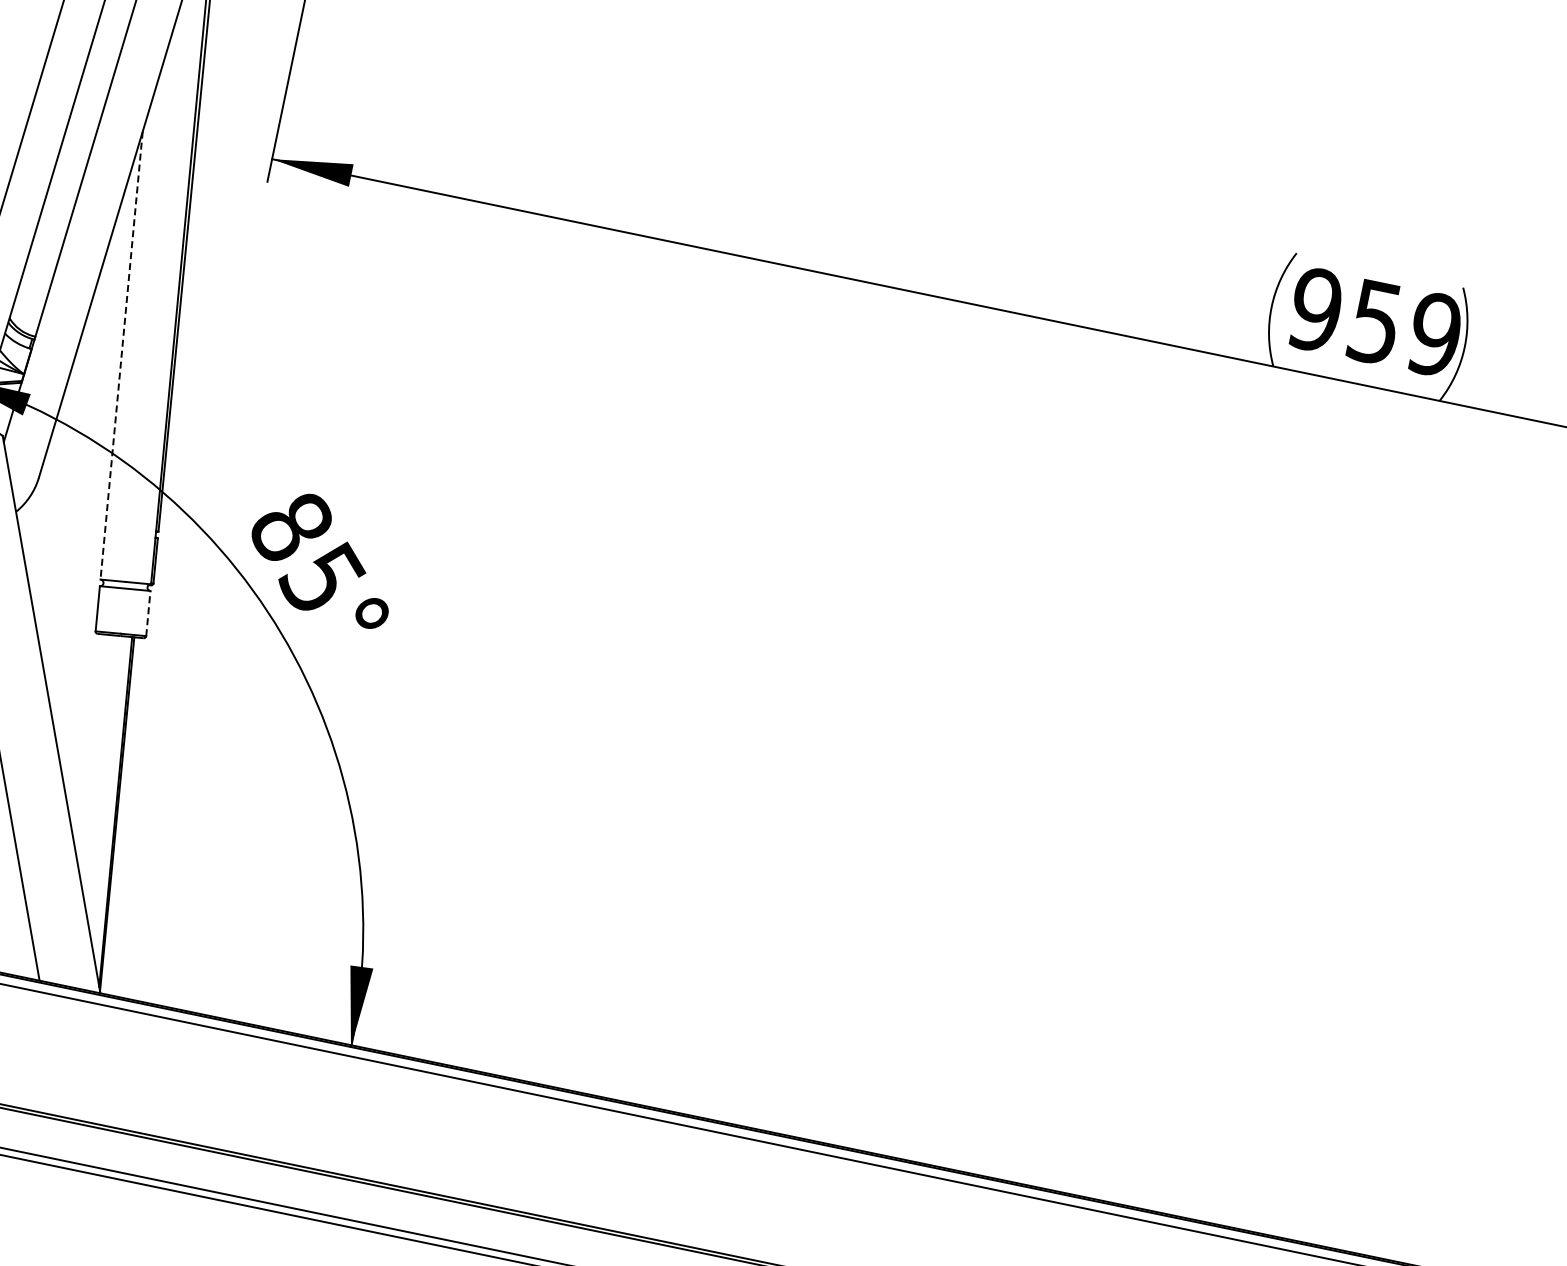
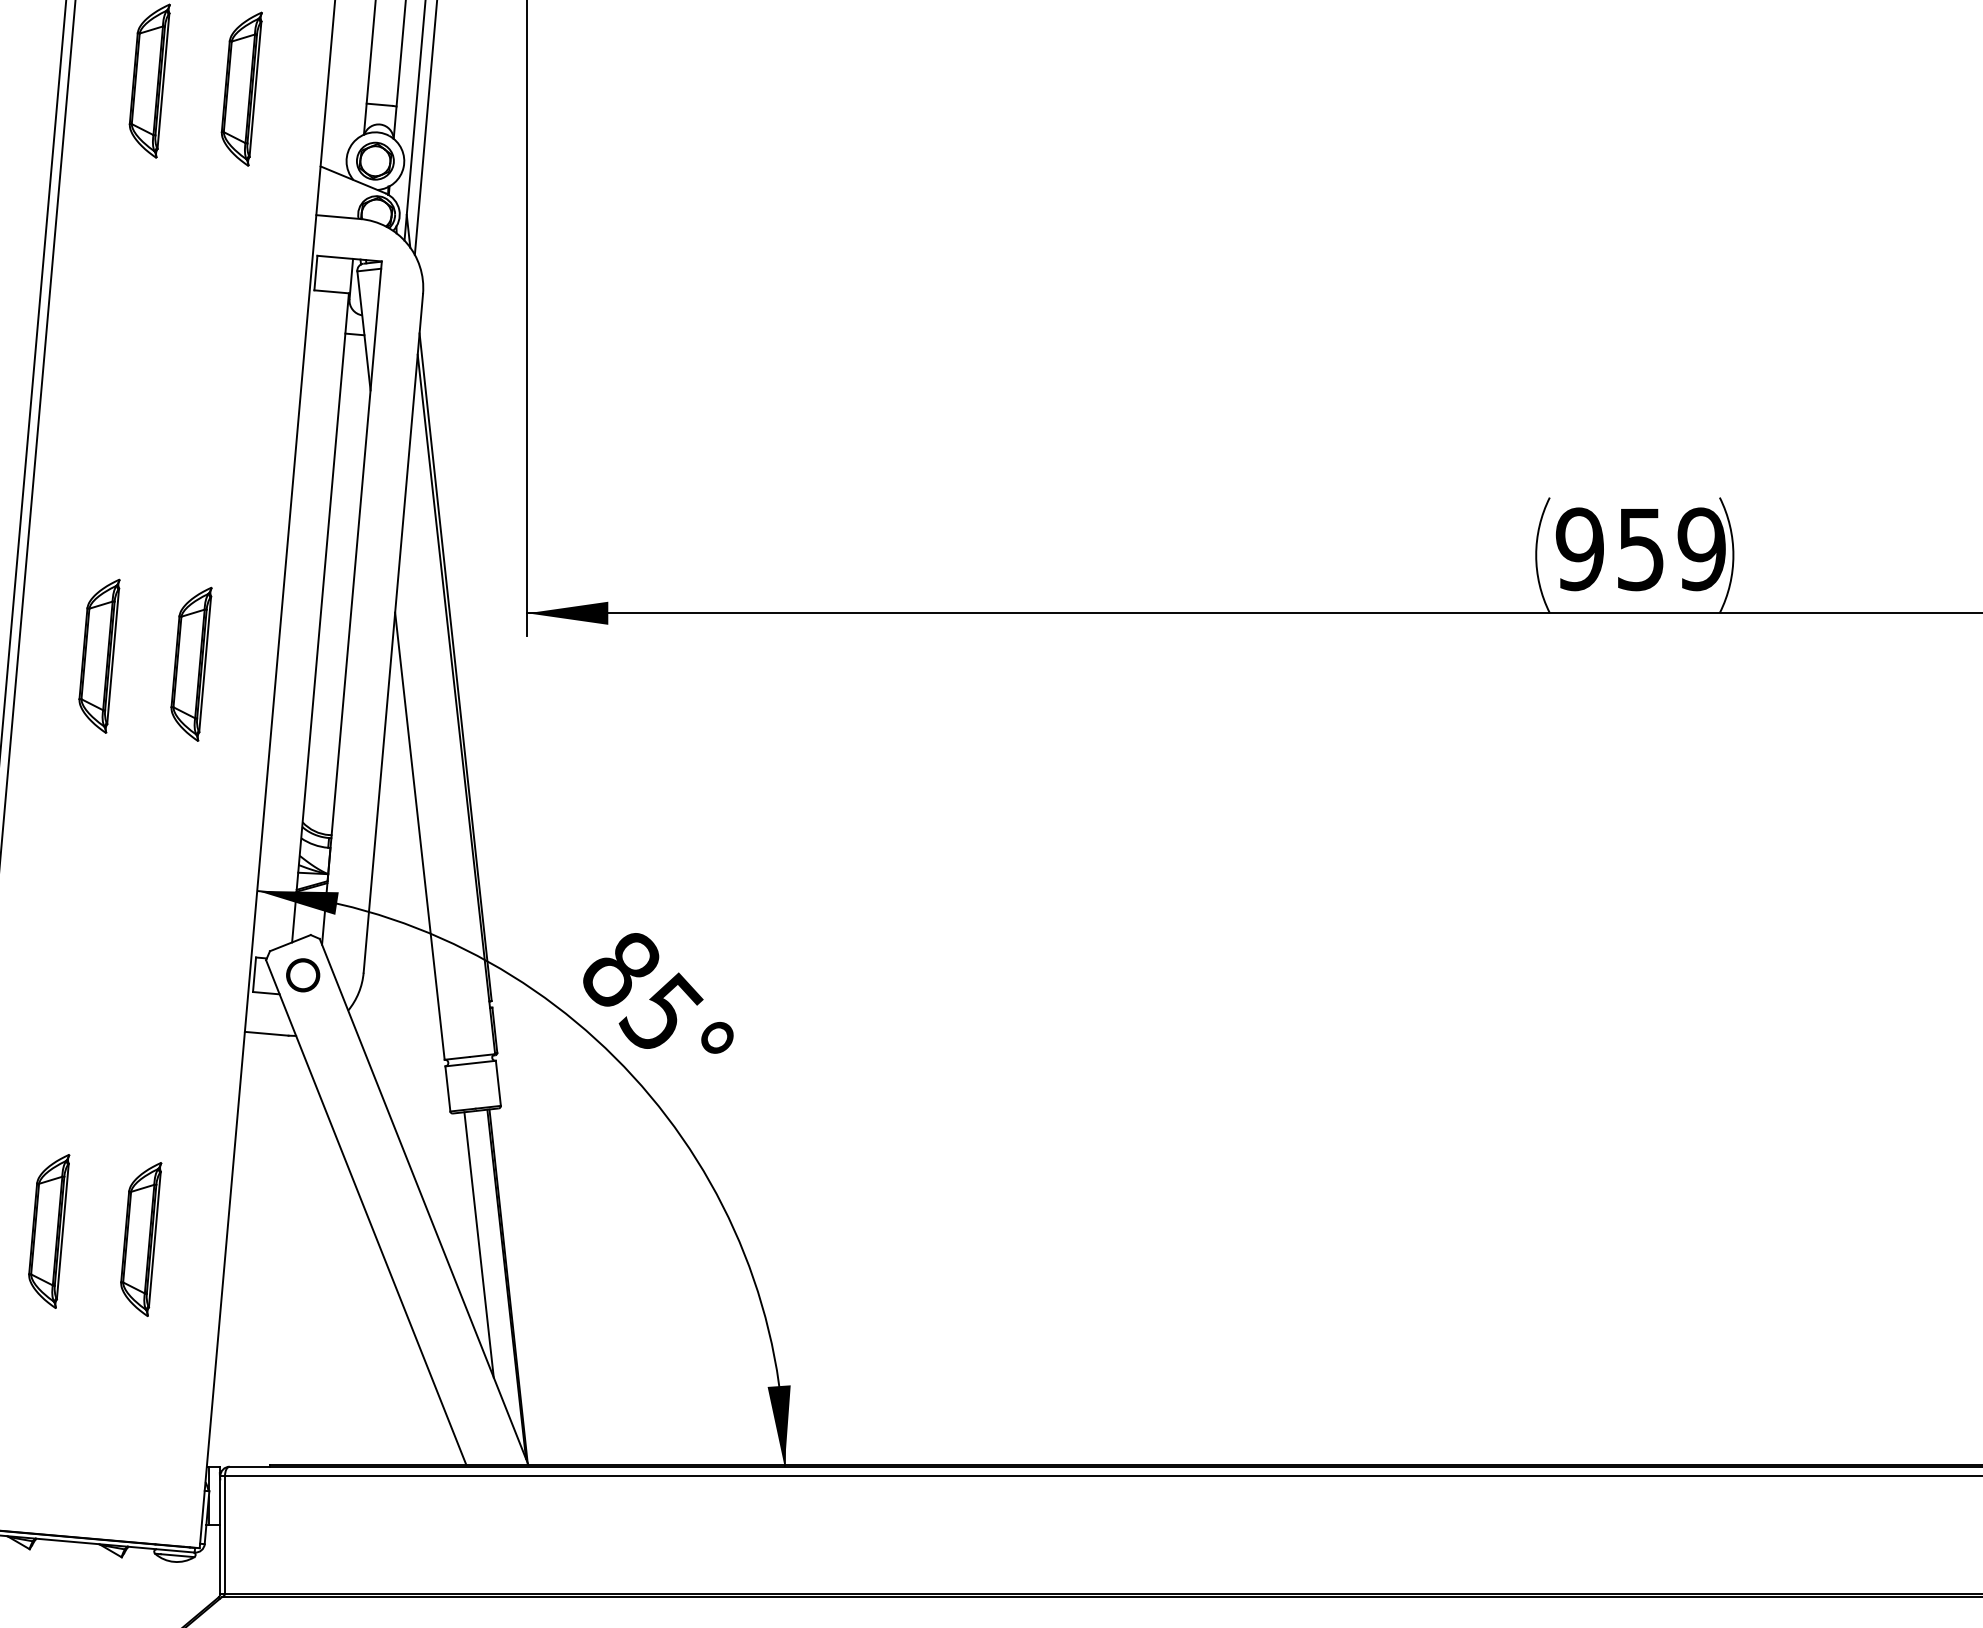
line: (121, 355) -> (419, 836), dashed -> solid
line: (148, 613) -> (498, 1083), dashed -> solid
line: (96, 767) -> (478, 1244), added

